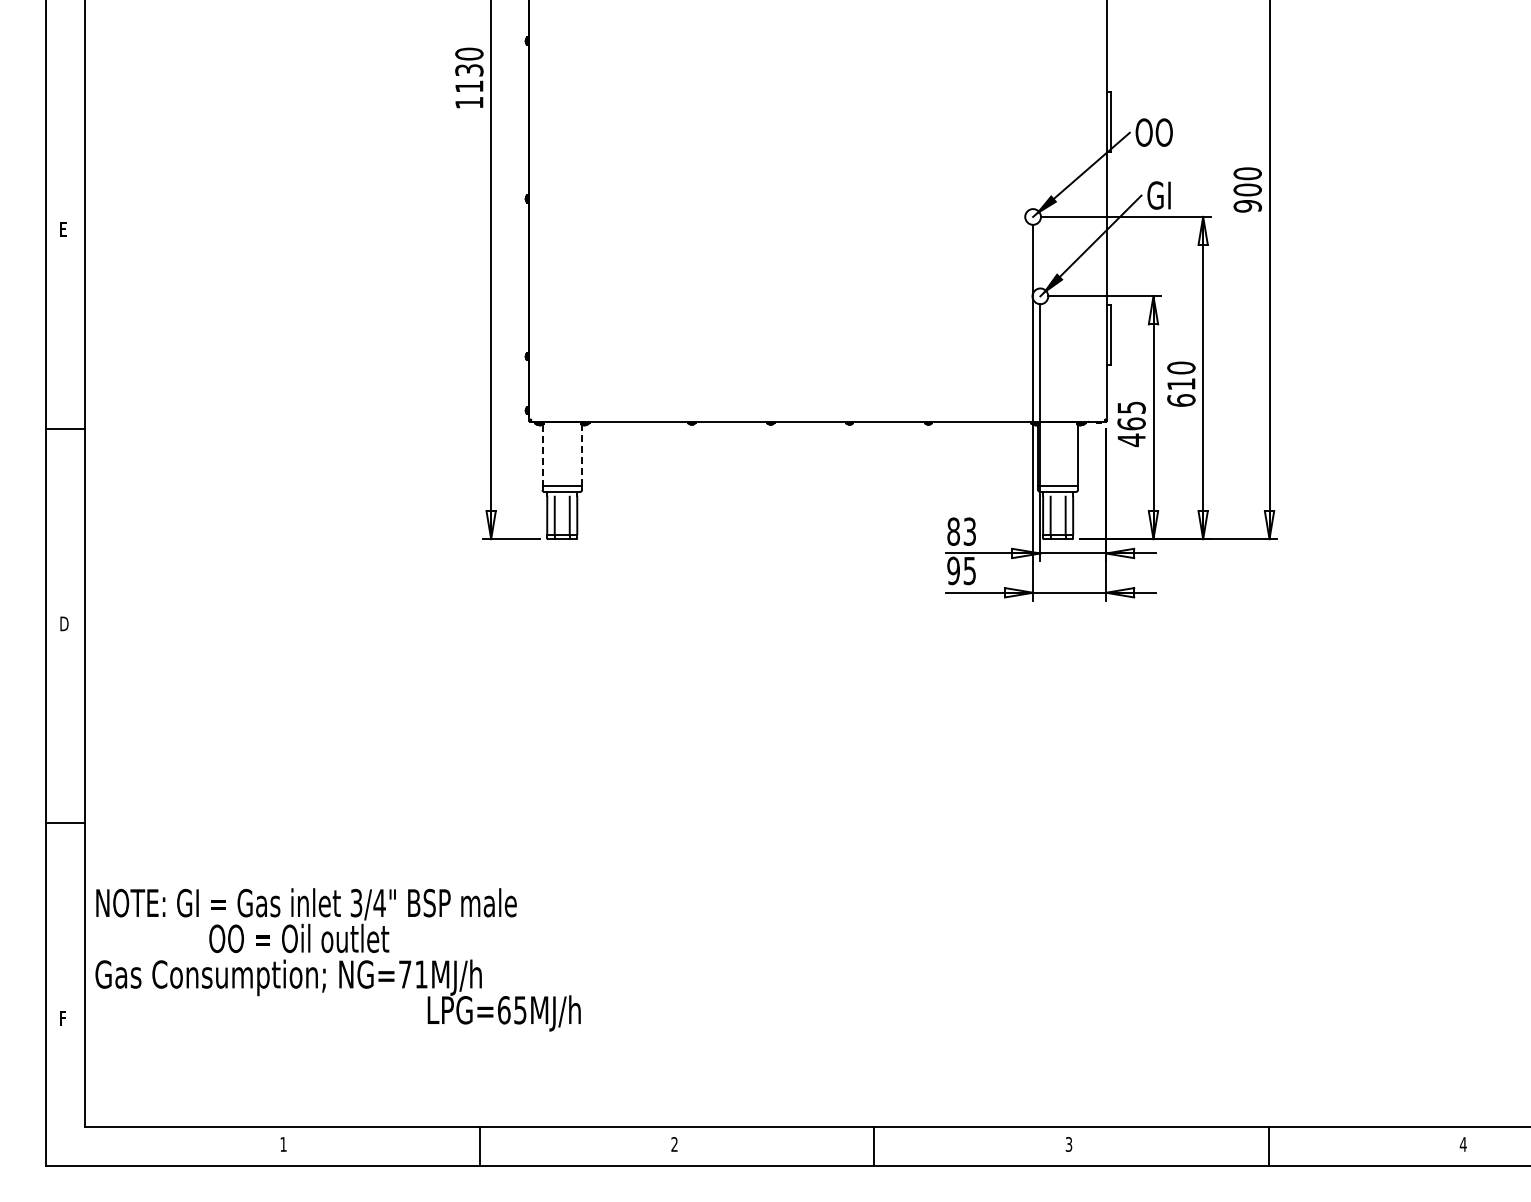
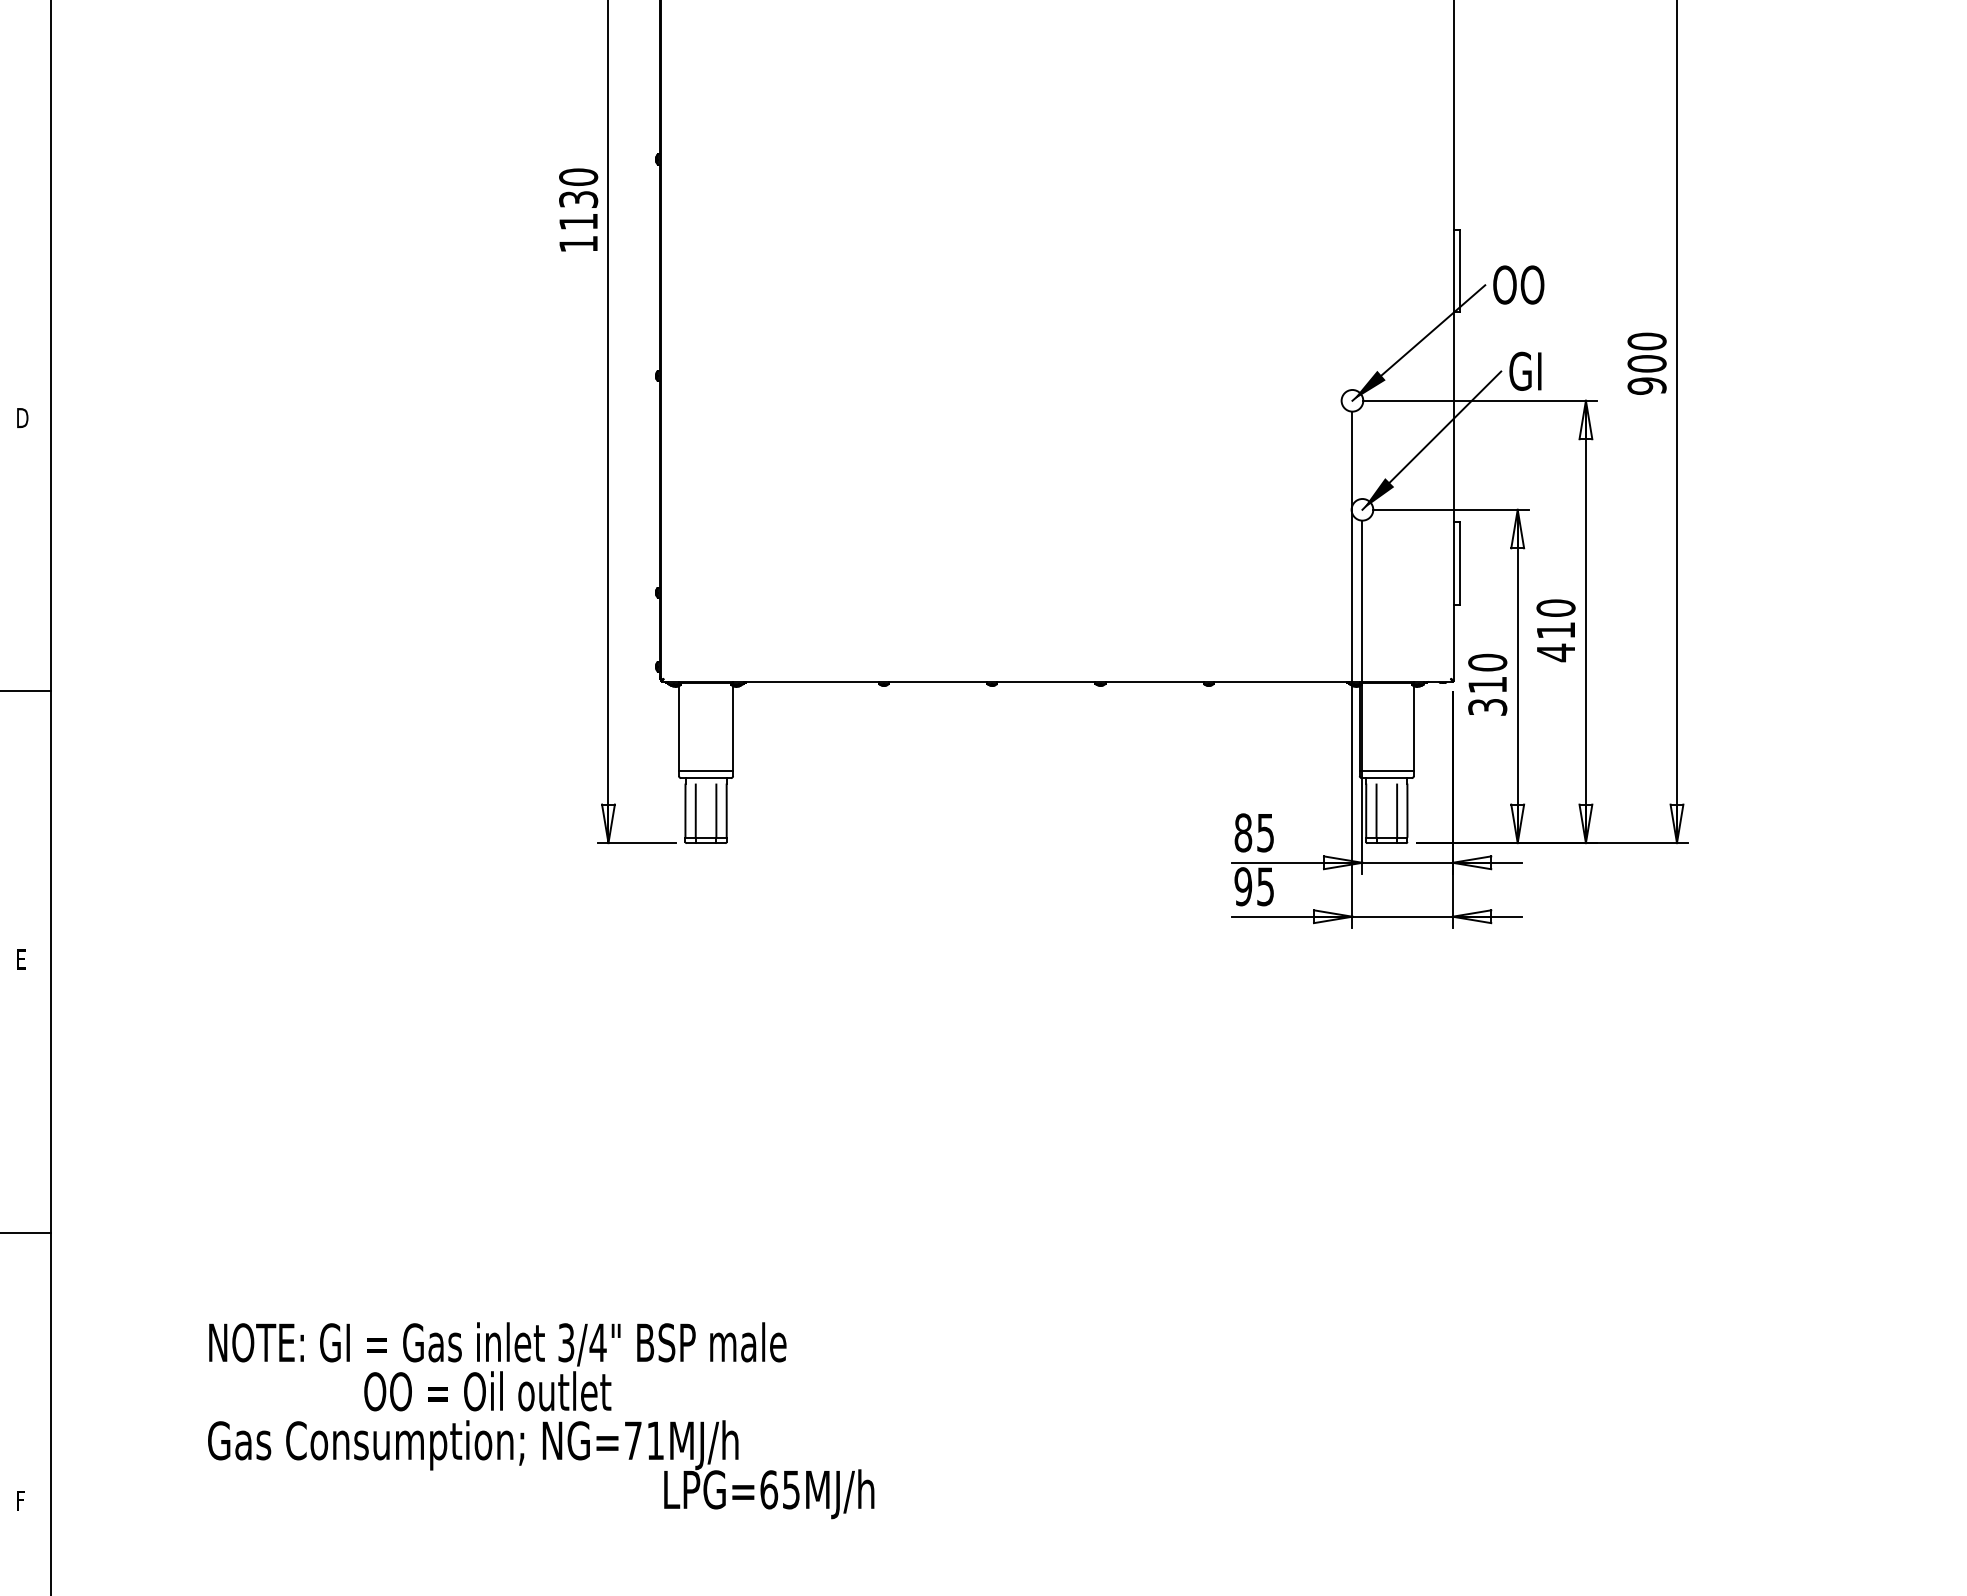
text: (64, 229) -> (22, 418), E -> D
text: (1181, 400) -> (1556, 652), 610 -> 410
text: (1131, 424) -> (1487, 685), 465 -> 310
line: (542, 455) -> (678, 728), dashed -> solid
line: (581, 455) -> (732, 728), dashed -> solid
text: (969, 531) -> (1265, 832), 83 -> 85
text: (64, 623) -> (22, 958), D -> E
text: (337, 959) -> (540, 1420), moved

